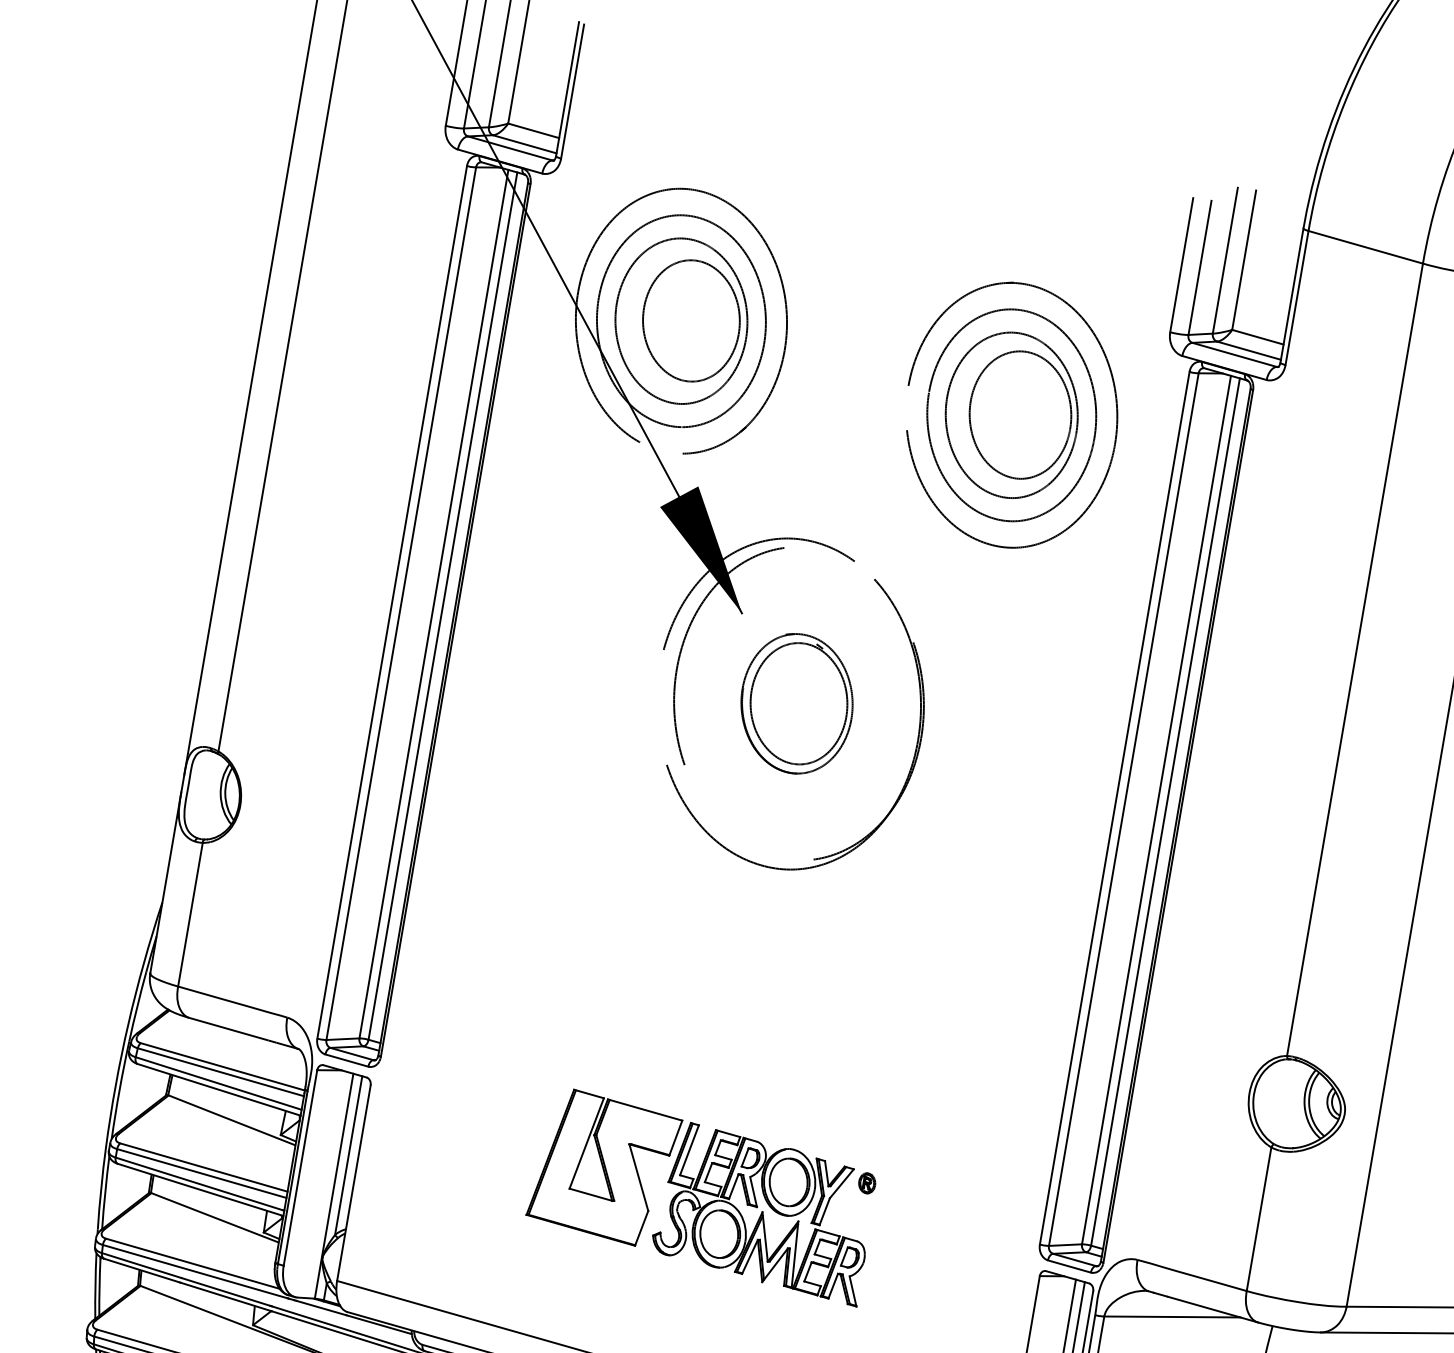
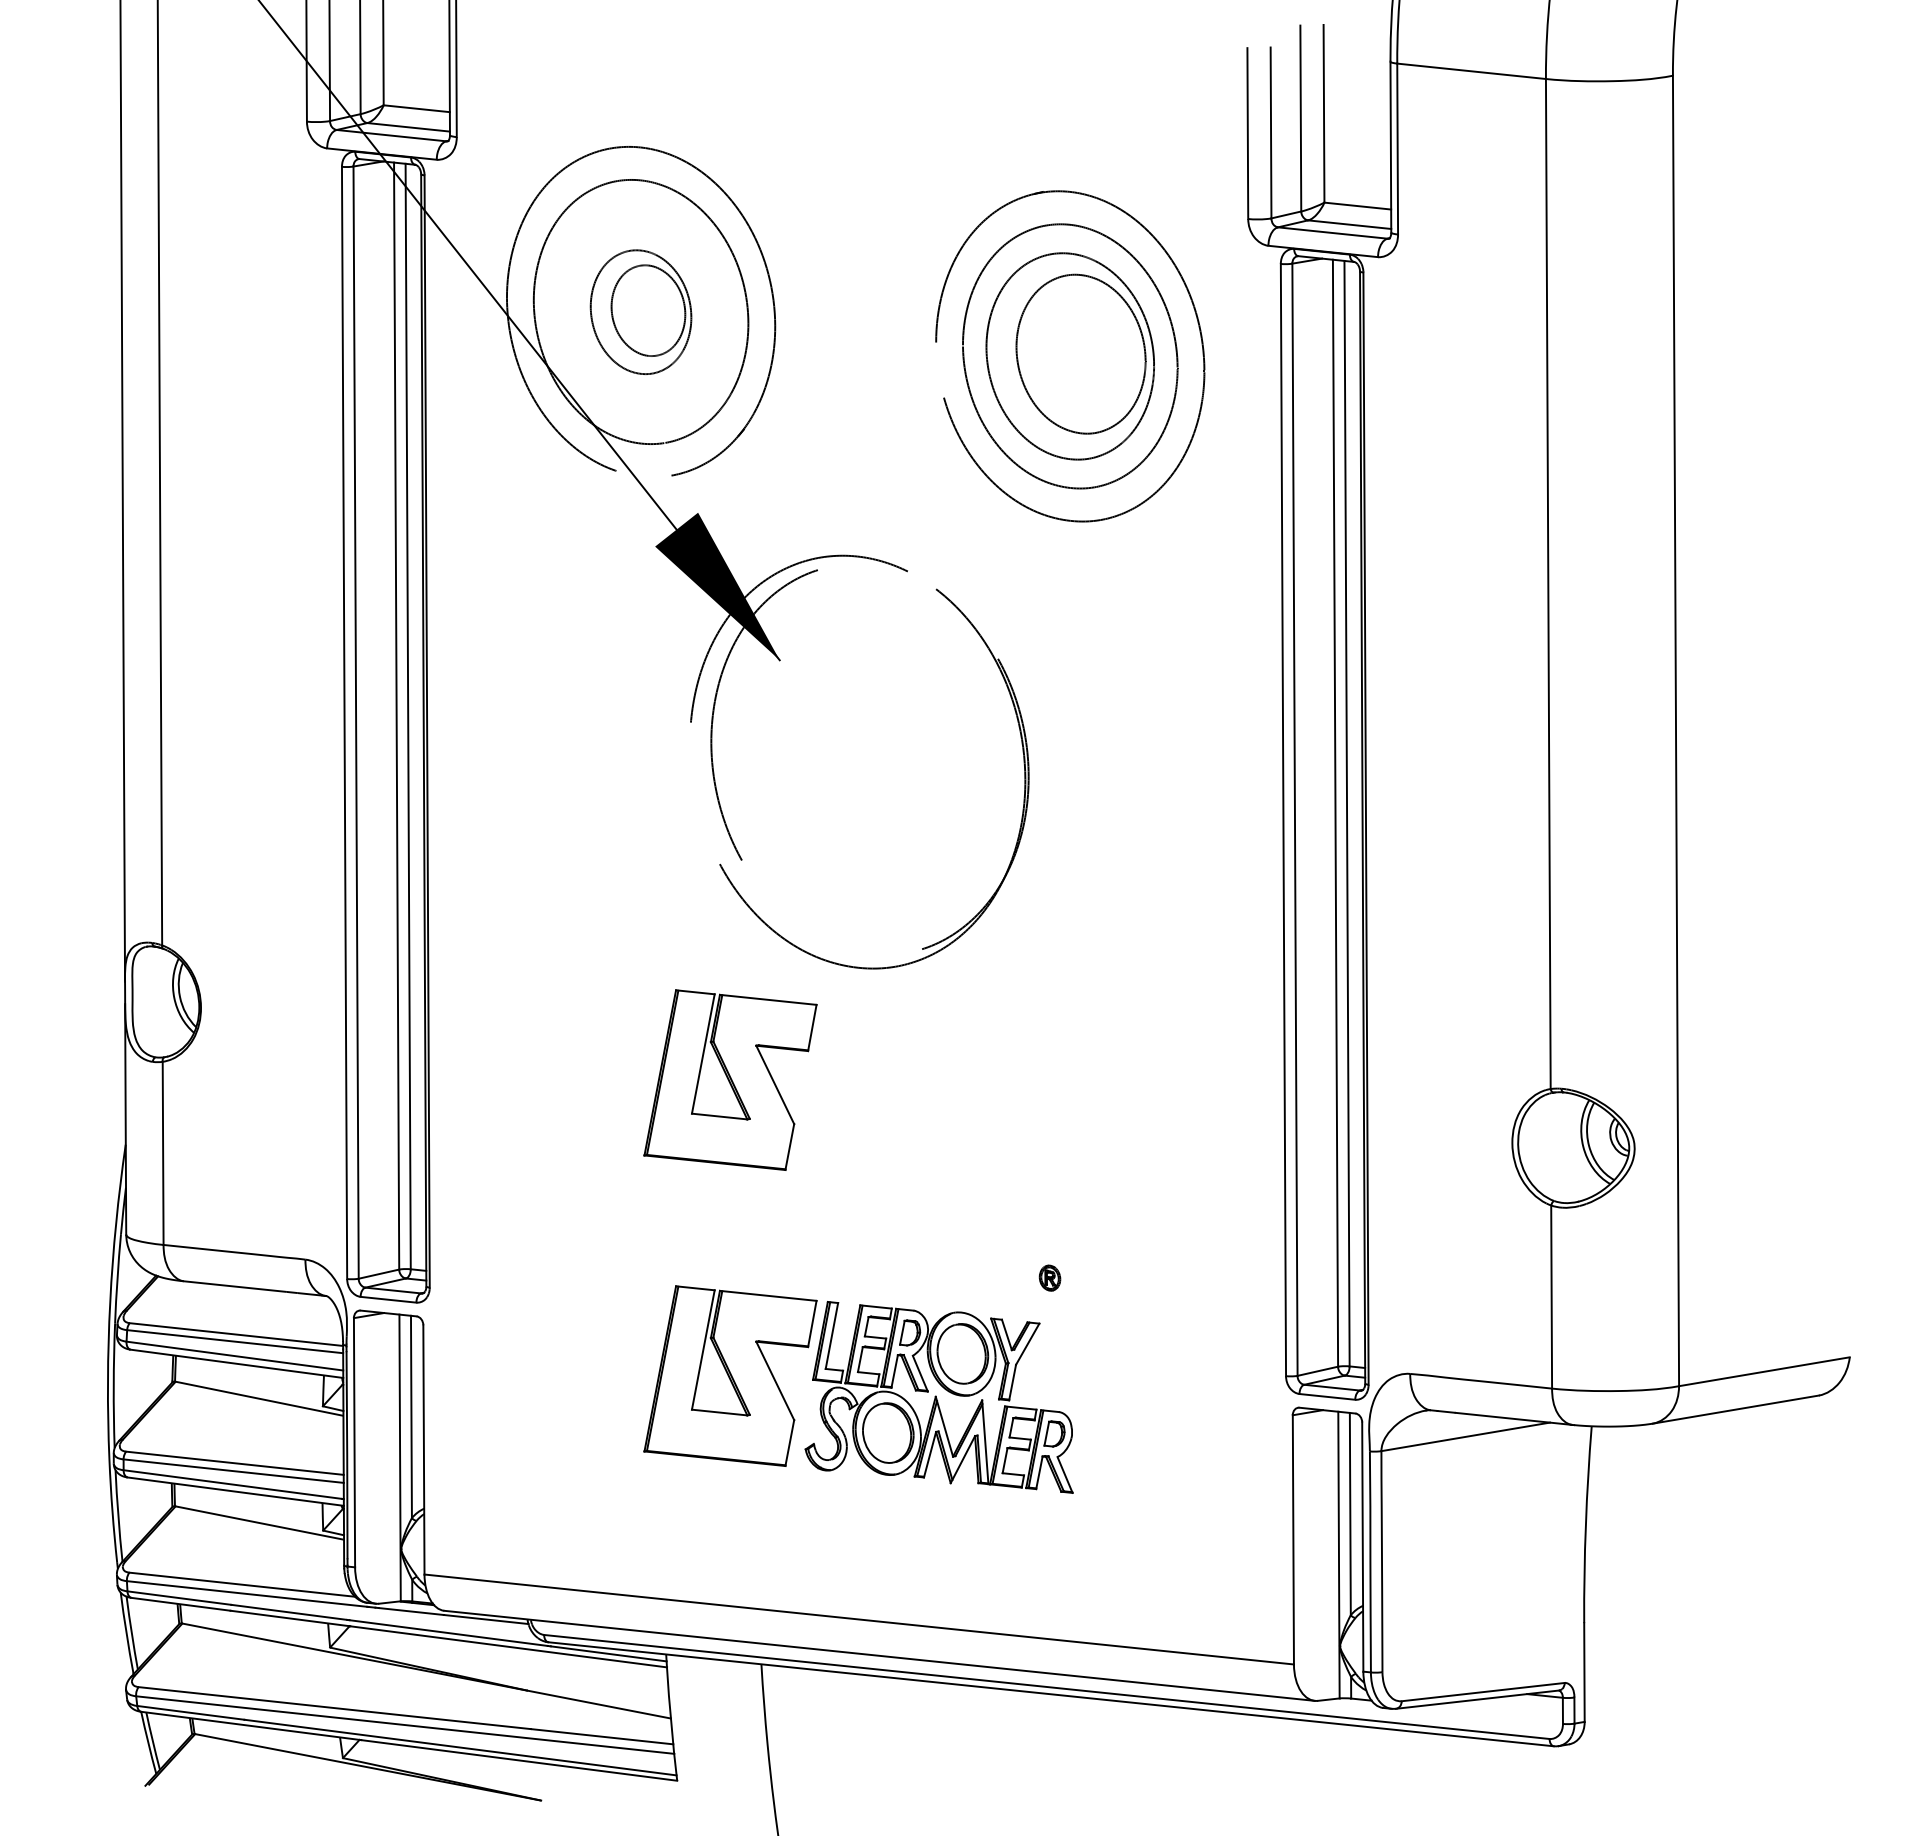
part: (680, 321) -> (640, 312), size x0.6
part: (796, 704) -> (867, 760), removed
part: (645, 935) -> (730, 1079), added
part: (866, 1182) -> (1049, 1277), moved

